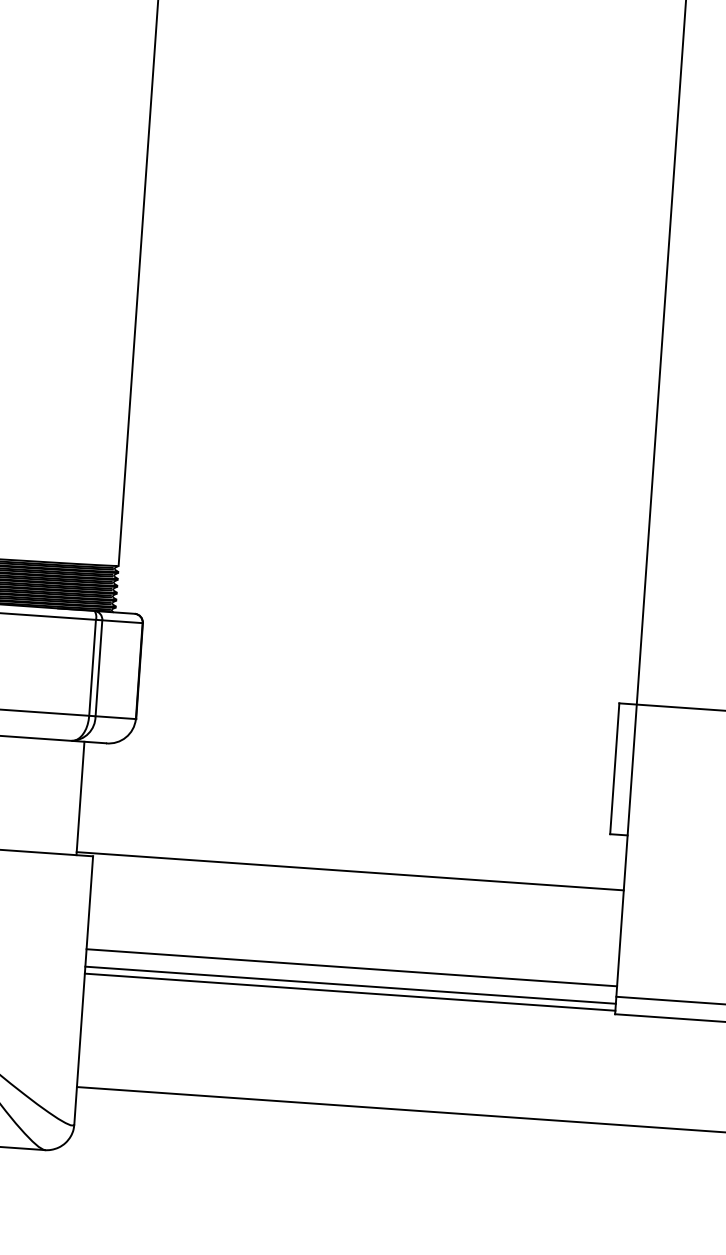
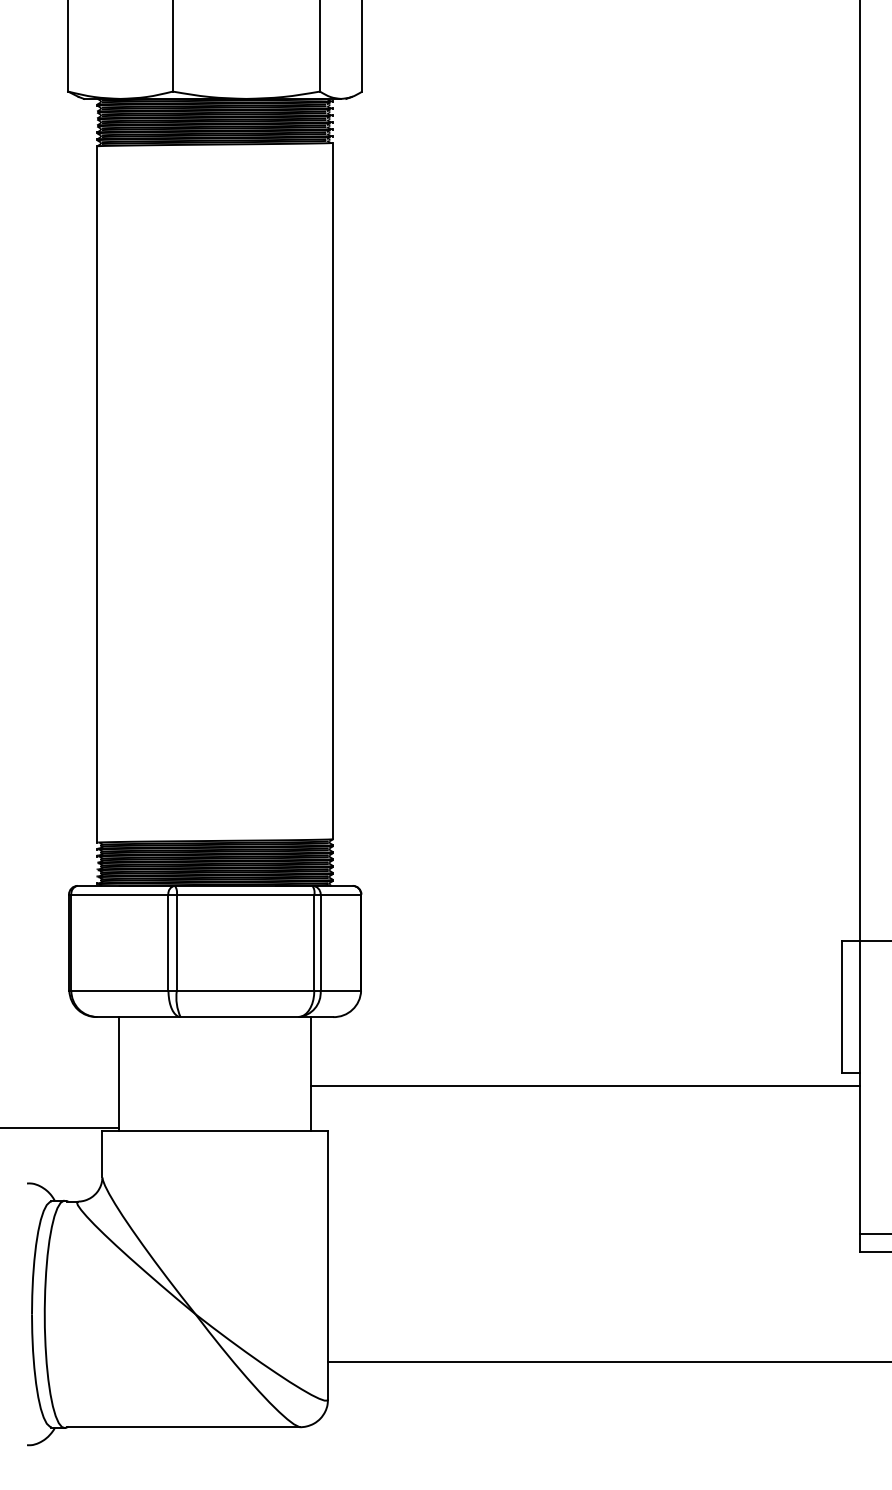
line: (350, 871) -> (585, 1085), moved
line: (351, 967) -> (593, 1223), removed
line: (350, 985) -> (593, 1241), removed
line: (349, 992) -> (593, 1248), removed

